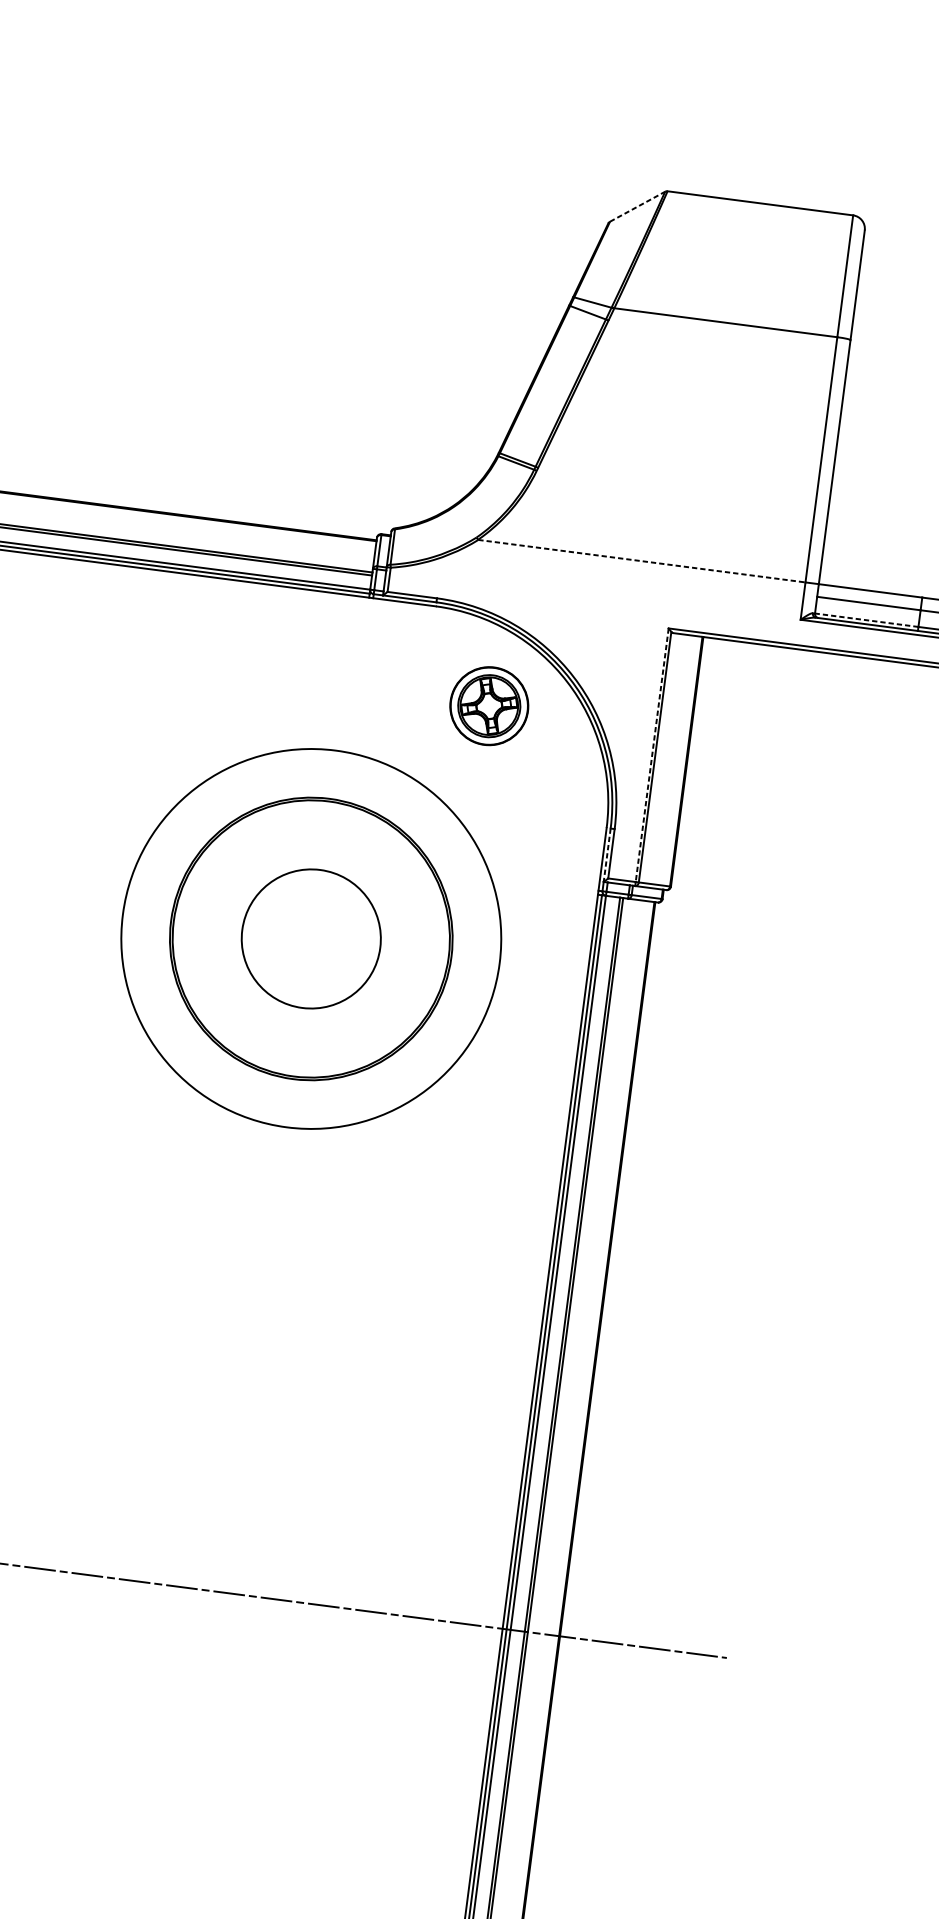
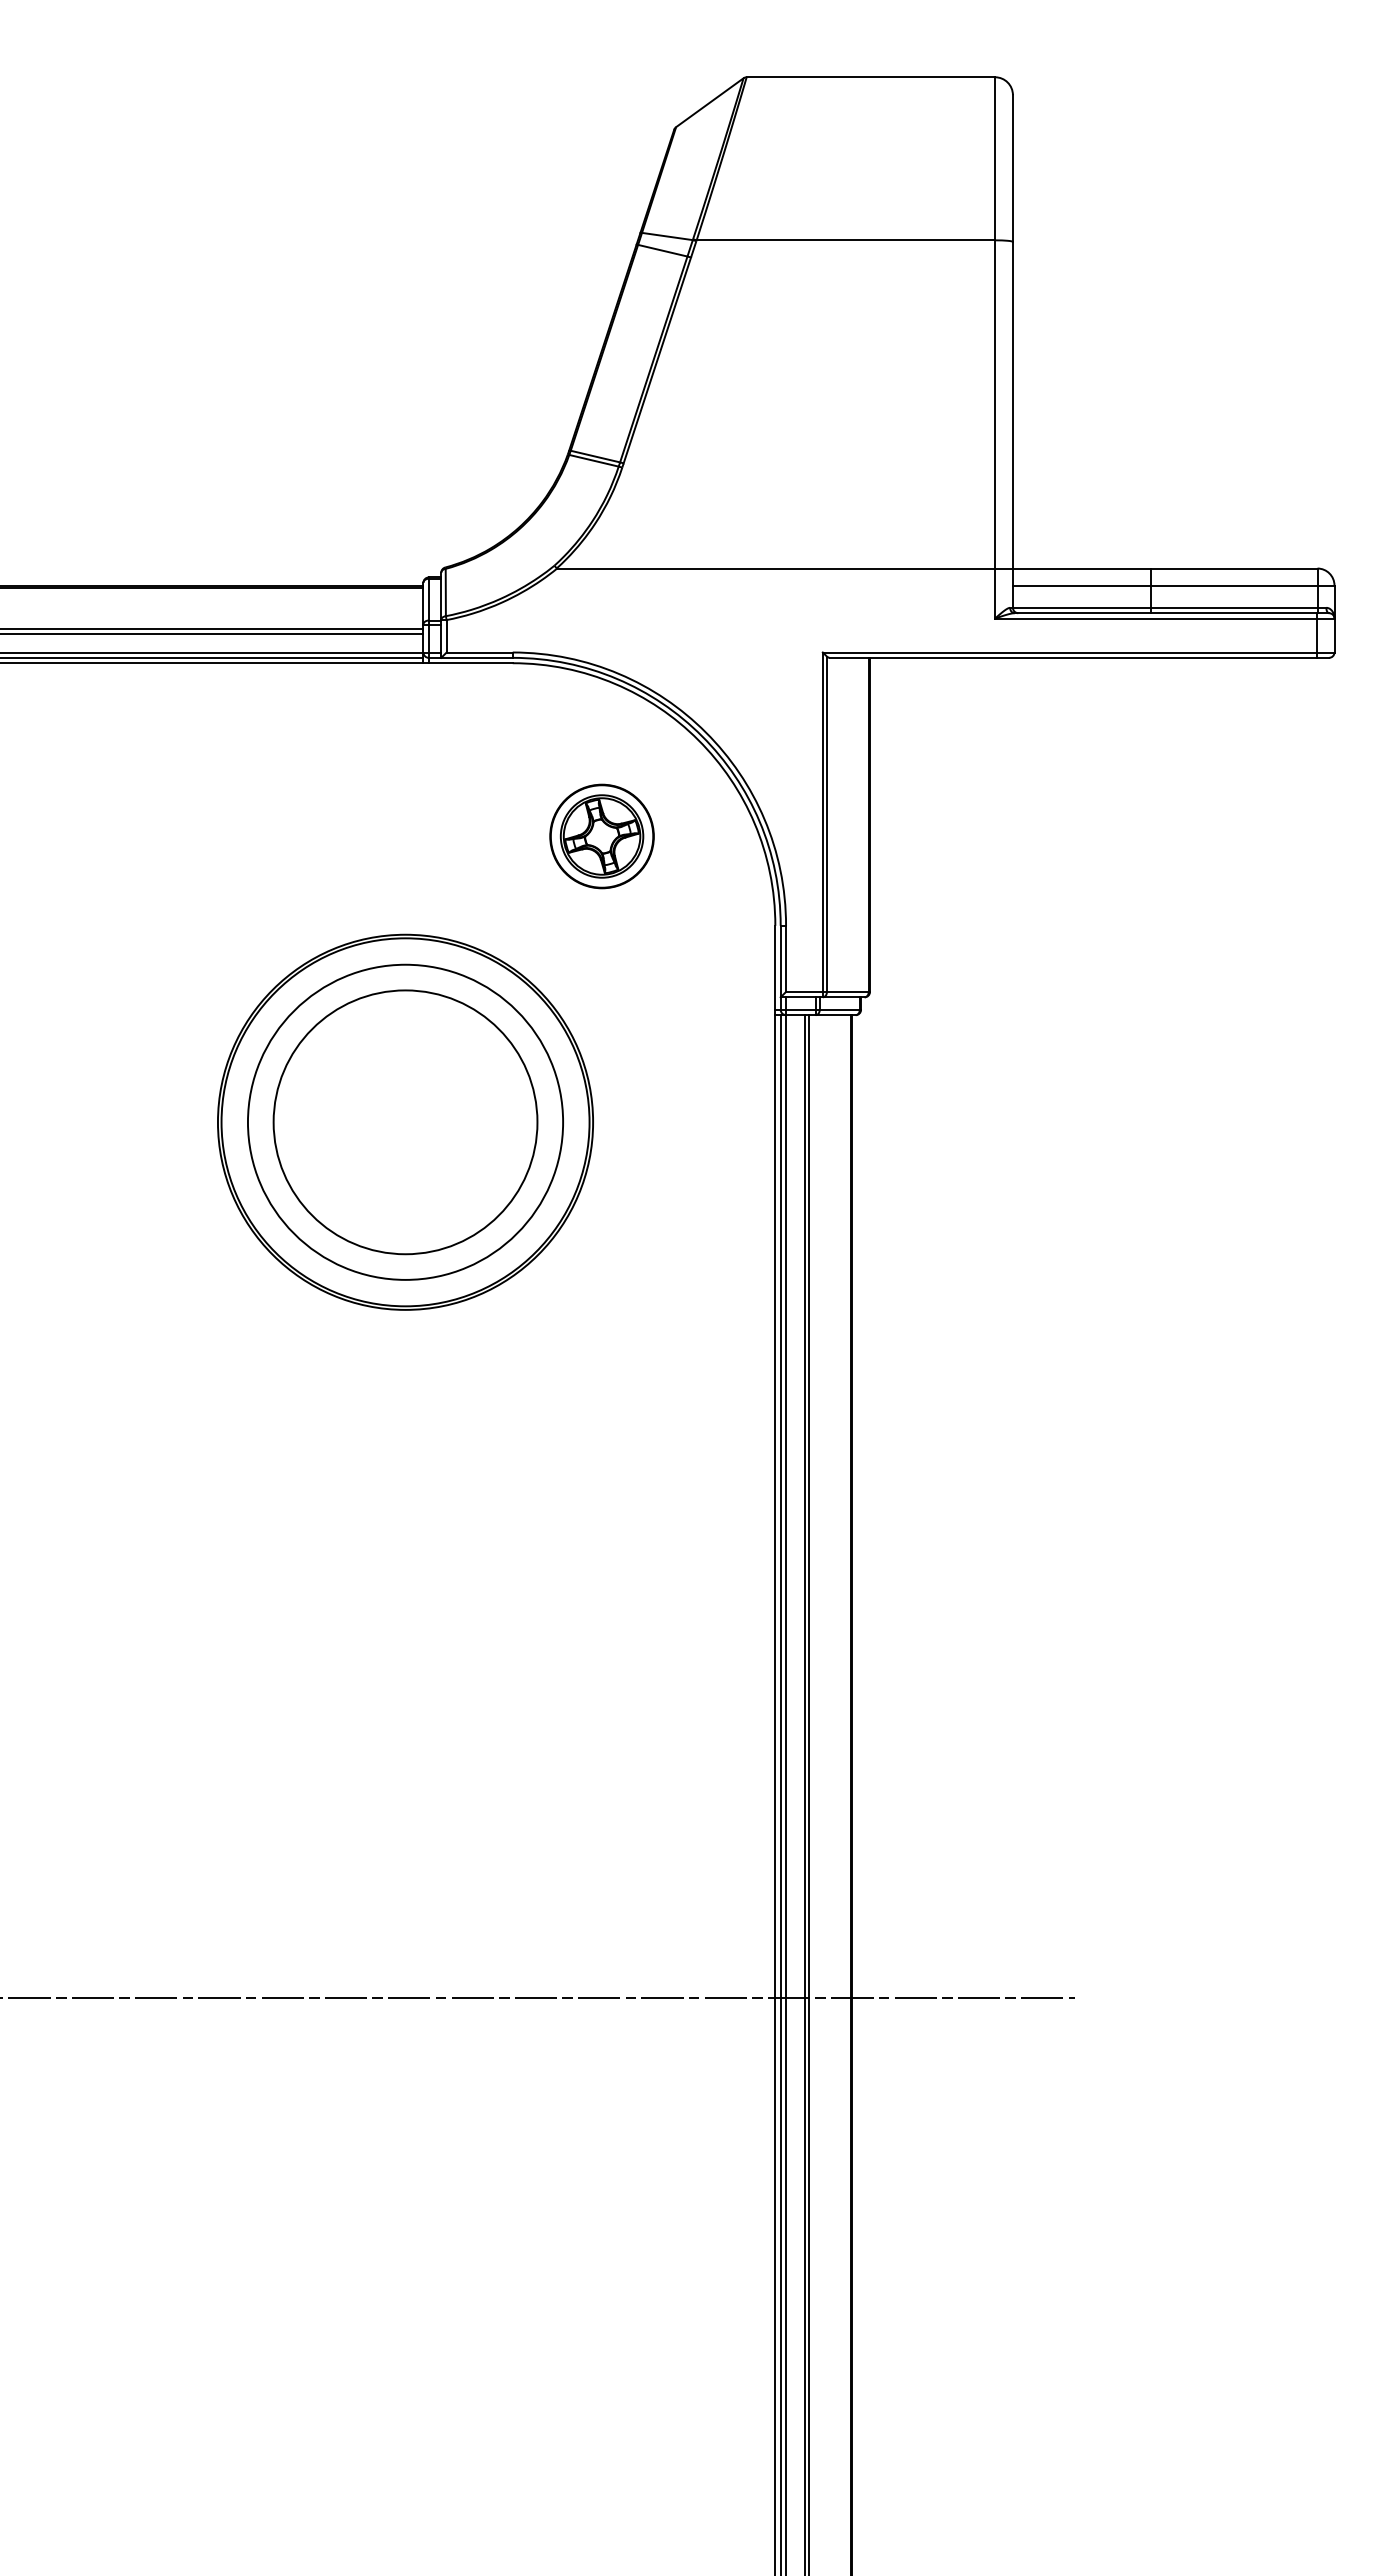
line: (637, 206) -> (709, 102), dashed -> solid
line: (642, 561) -> (776, 568), dashed -> solid
line: (866, 619) -> (1081, 607), dashed -> solid
part: (488, 706) -> (601, 836), moved
line: (651, 755) -> (822, 822), dashed -> solid
line: (607, 855) -> (780, 961), dashed -> solid
circle: (311, 938) -> (405, 1121), size x0.62
circle: (311, 939) -> (405, 1122), size x1.43

